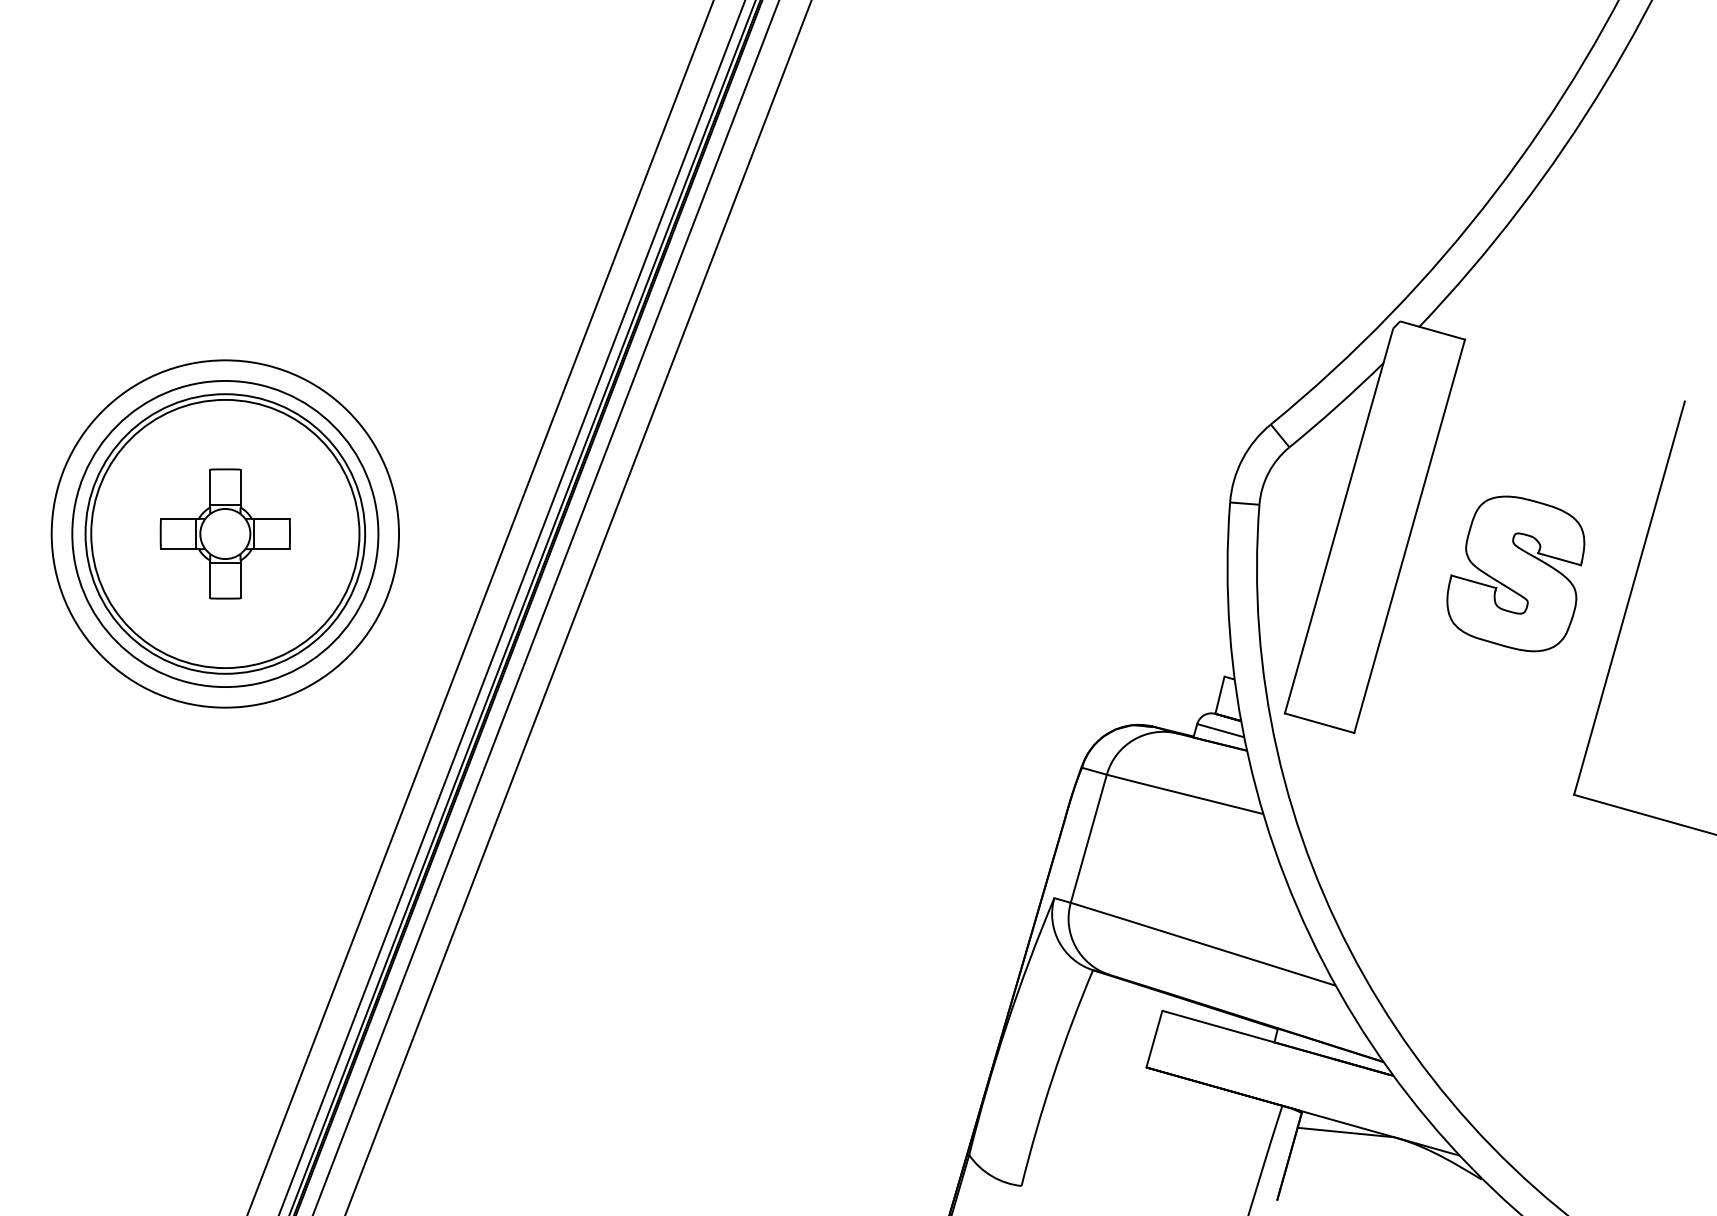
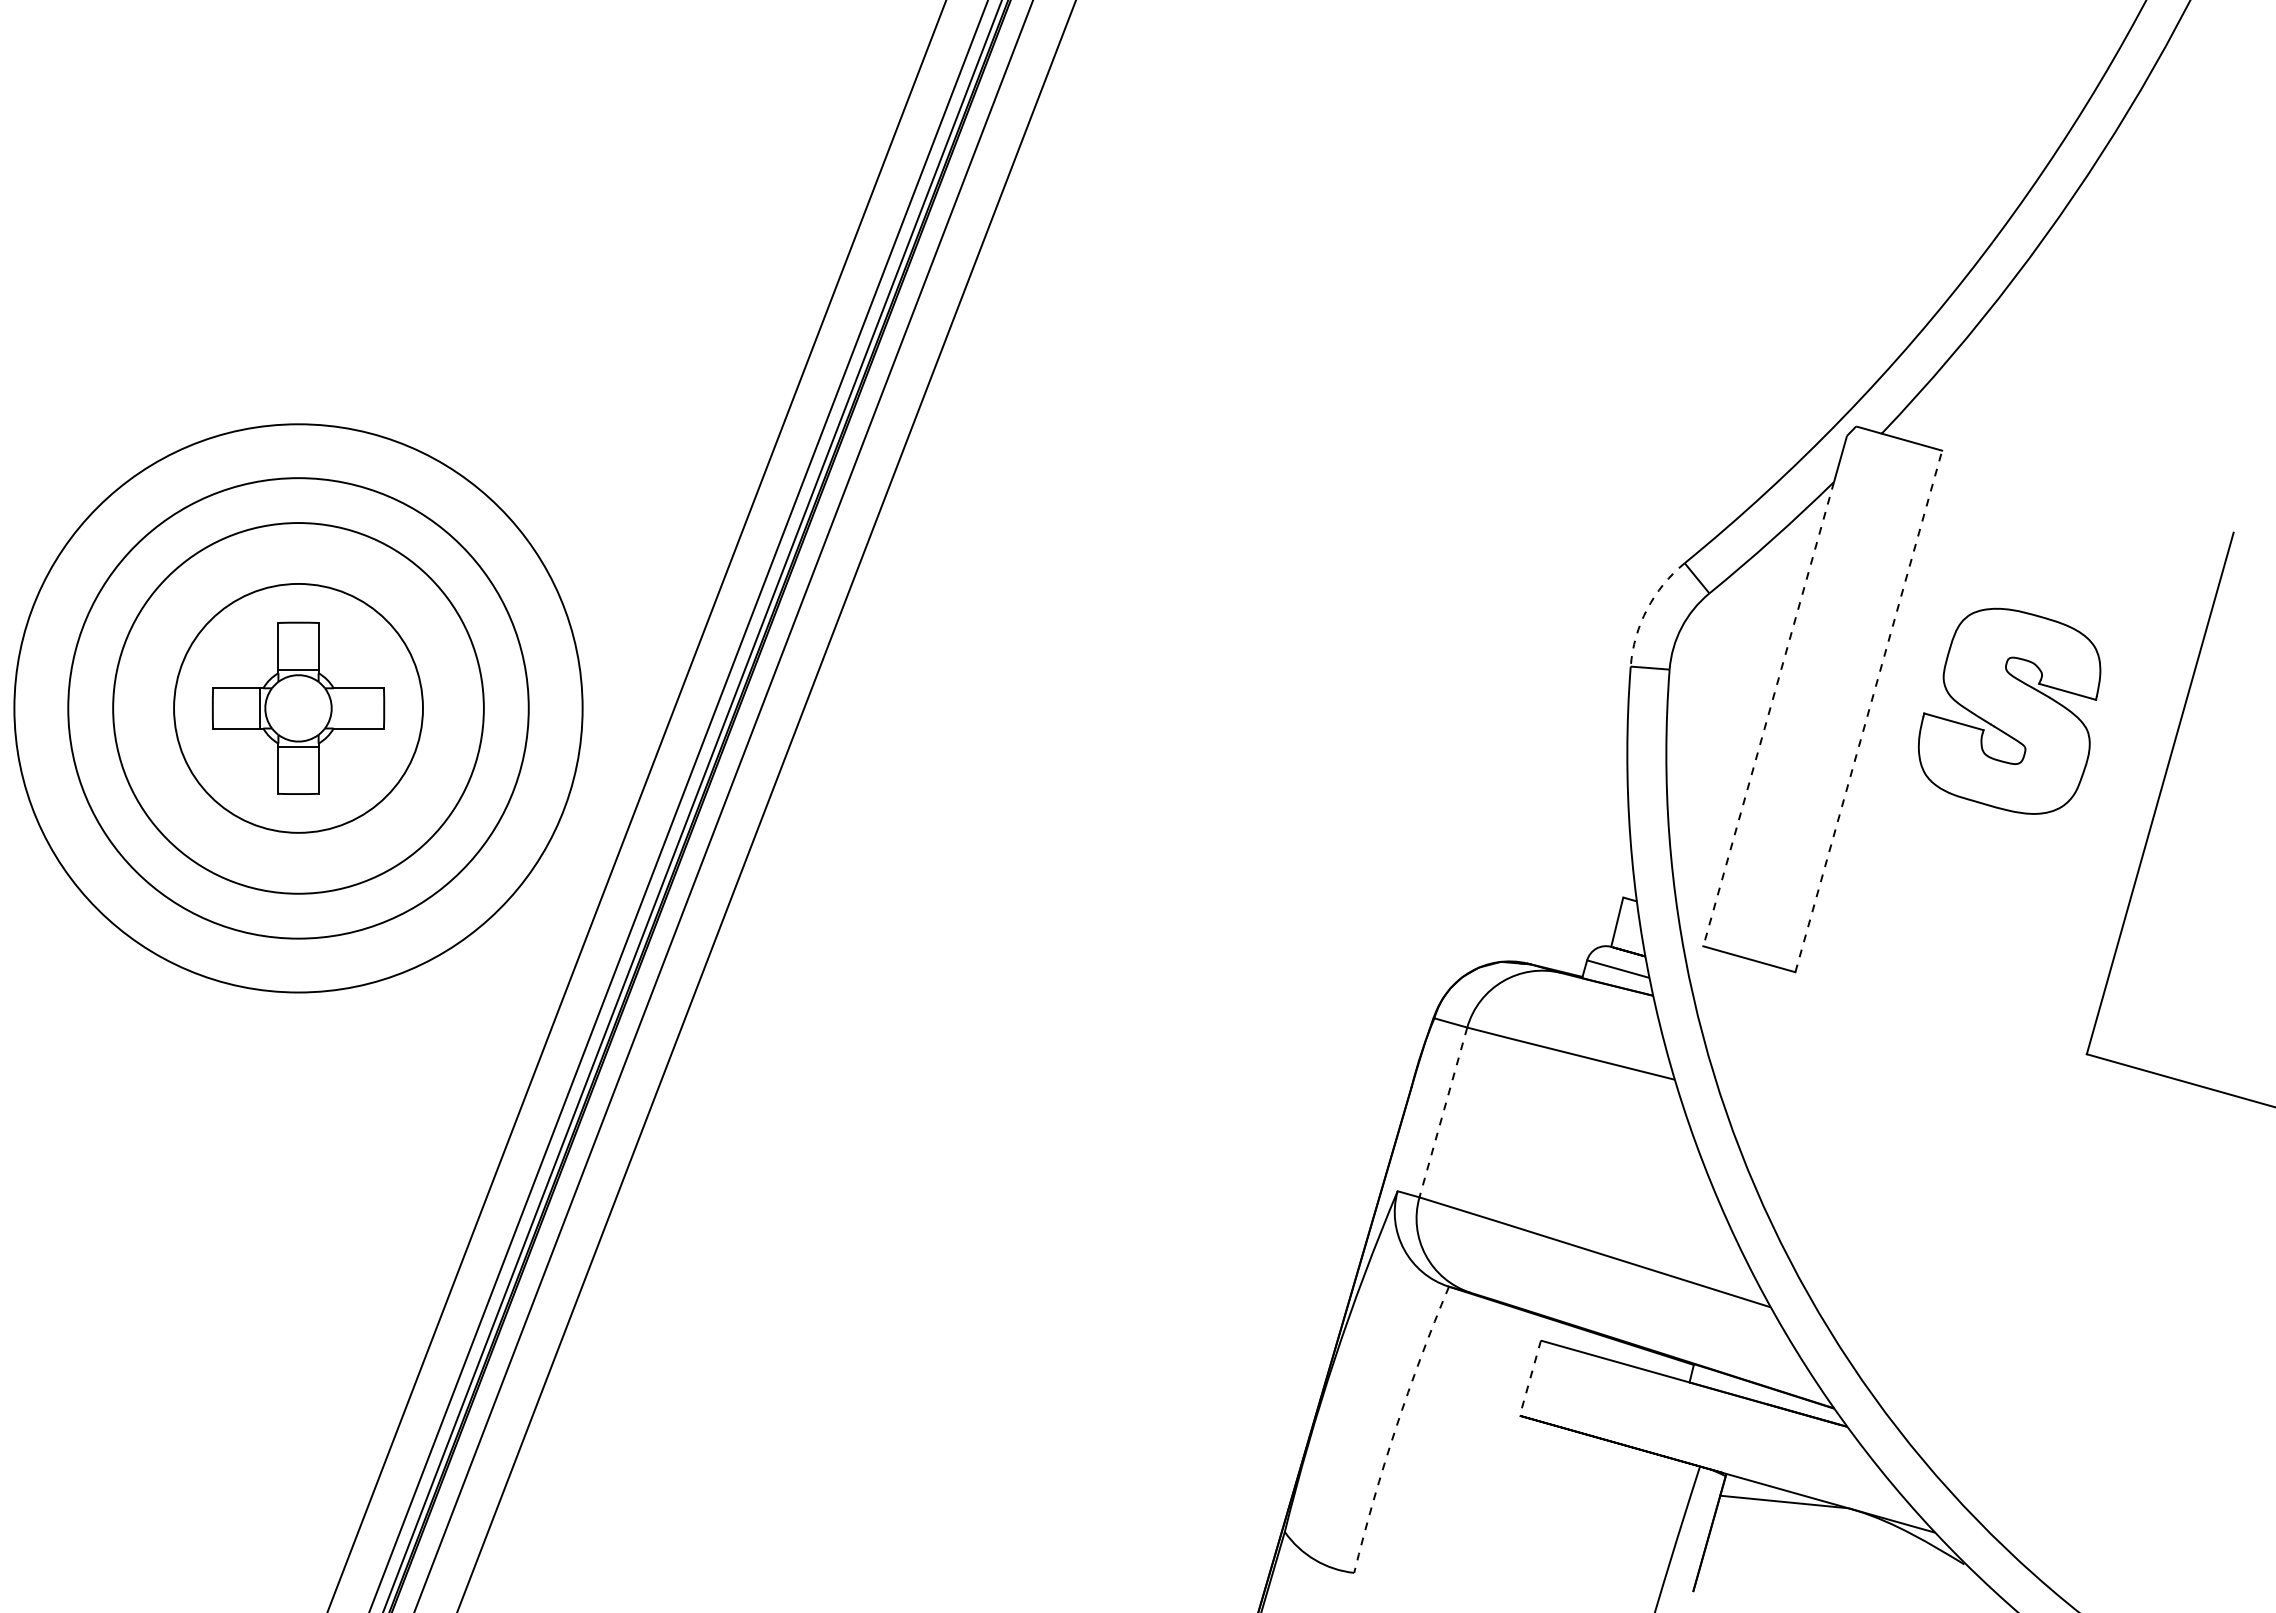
arc: (1242, 459) -> (1647, 609), solid -> dashed
circle: (225, 534) -> (298, 708), size x0.7
circle: (225, 534) -> (298, 708), size x1.4
line: (254, 534) -> (336, 708), removed
line: (1409, 536) -> (1868, 711), solid -> dashed
line: (1334, 538) -> (1768, 714), solid -> dashed
part: (1515, 573) -> (2009, 710), moved
line: (1088, 838) -> (1443, 1112), solid -> dashed
line: (1154, 1039) -> (1530, 1378), solid -> dashed
arc: (1053, 1076) -> (1396, 1427), solid -> dashed

